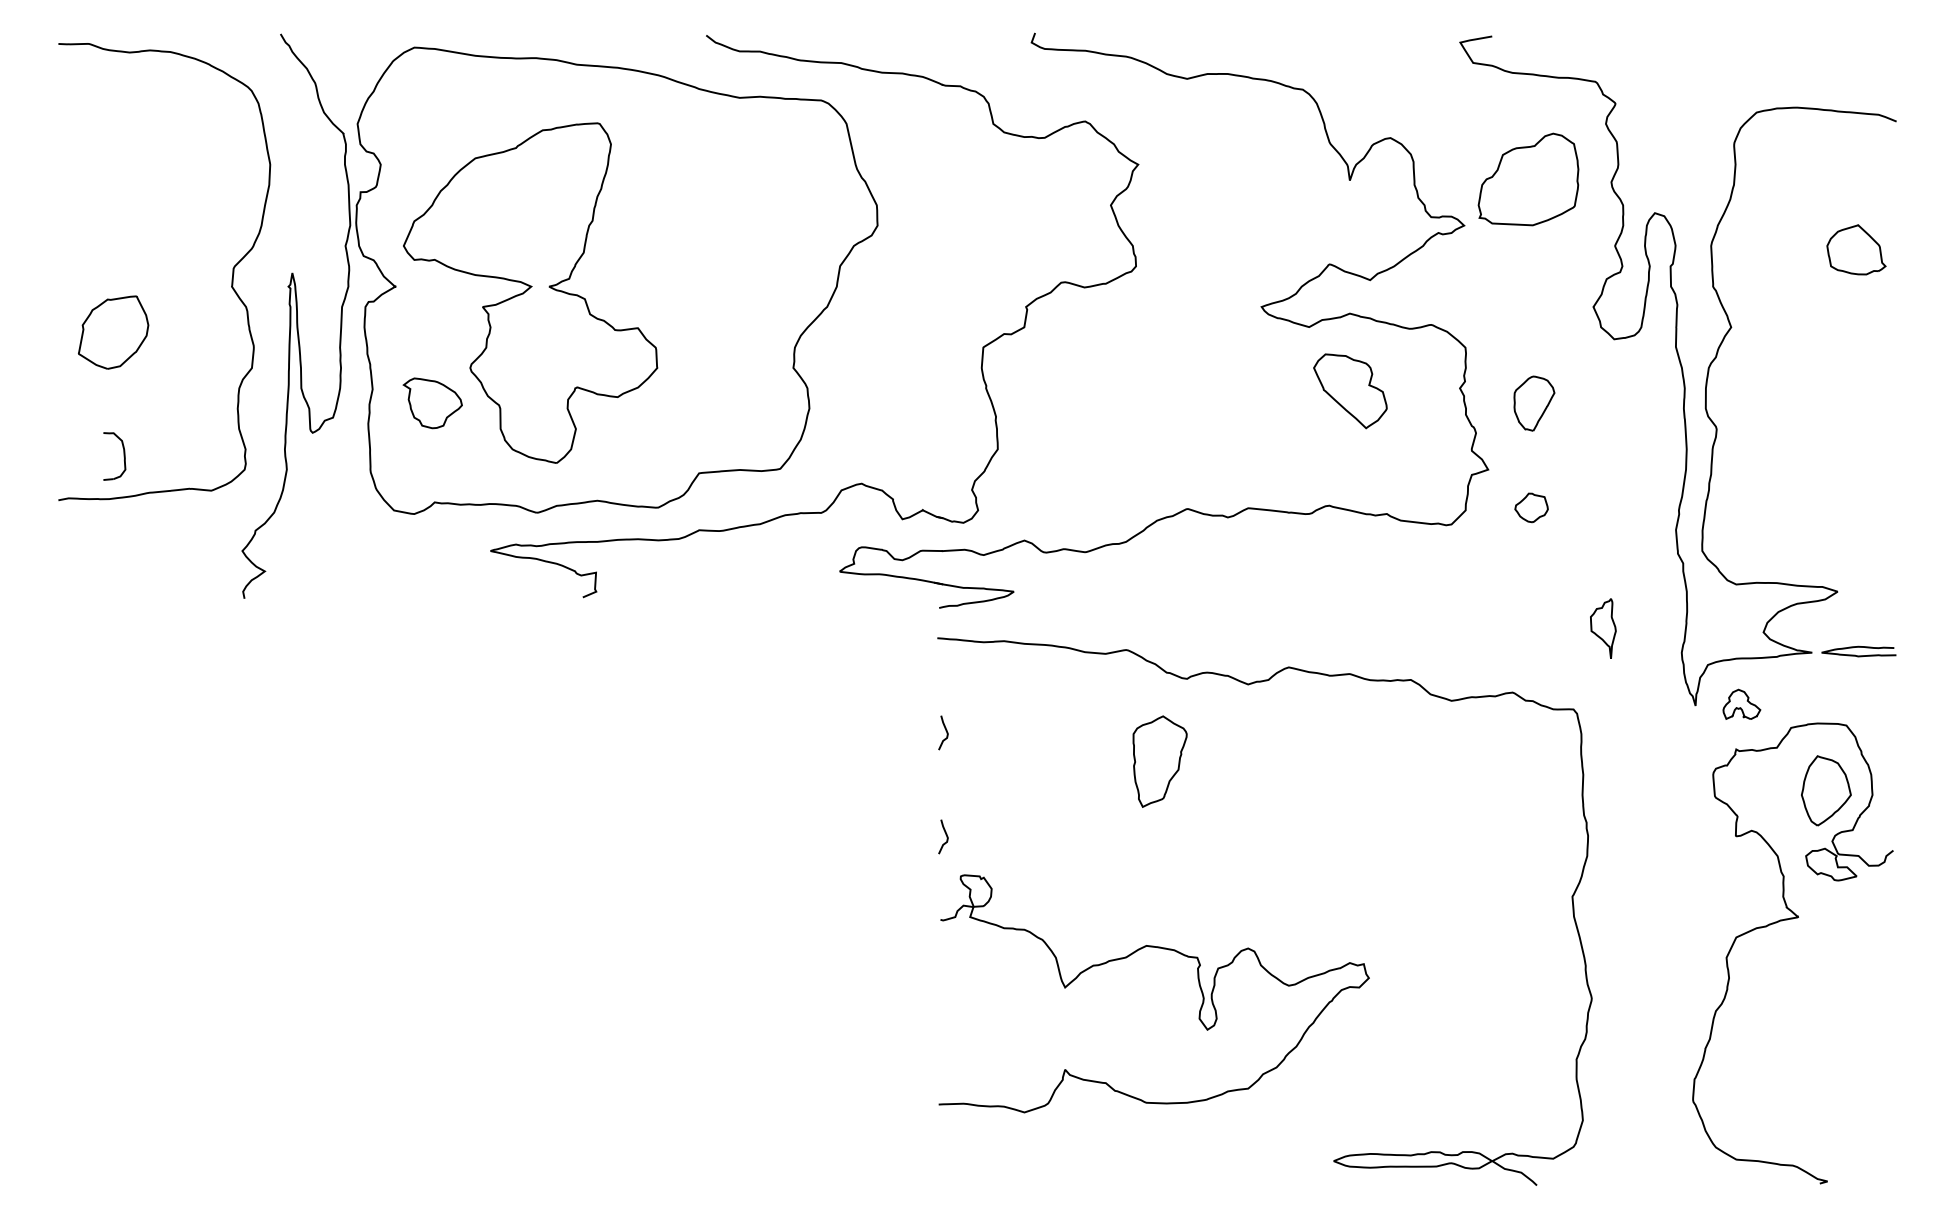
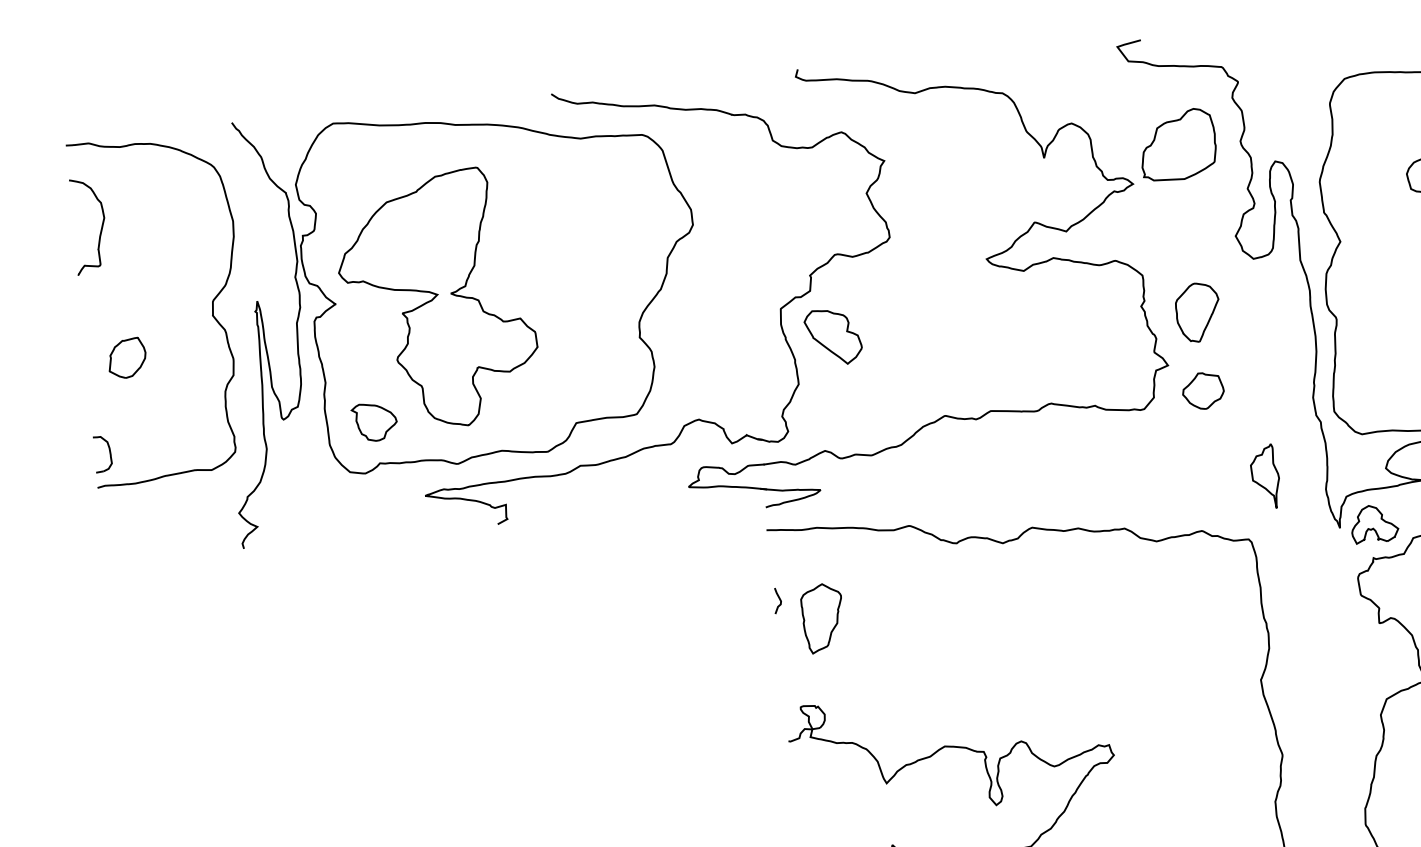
curve: (95, 155) -> (101, 226), added
part: (113, 332) -> (127, 358), size x0.71
part: (1350, 391) -> (833, 337), moved
part: (432, 403) -> (374, 422), moved
part: (1534, 403) -> (1198, 312), size x1.43
part: (123, 456) -> (109, 453), moved
part: (1531, 507) -> (1203, 390), size x1.67
part: (1603, 628) -> (1265, 476), size x1.43
part: (1741, 704) -> (1374, 523), size x1.67
part: (1159, 761) -> (822, 618), moved
curve: (945, 835) -> (786, 677), removed

